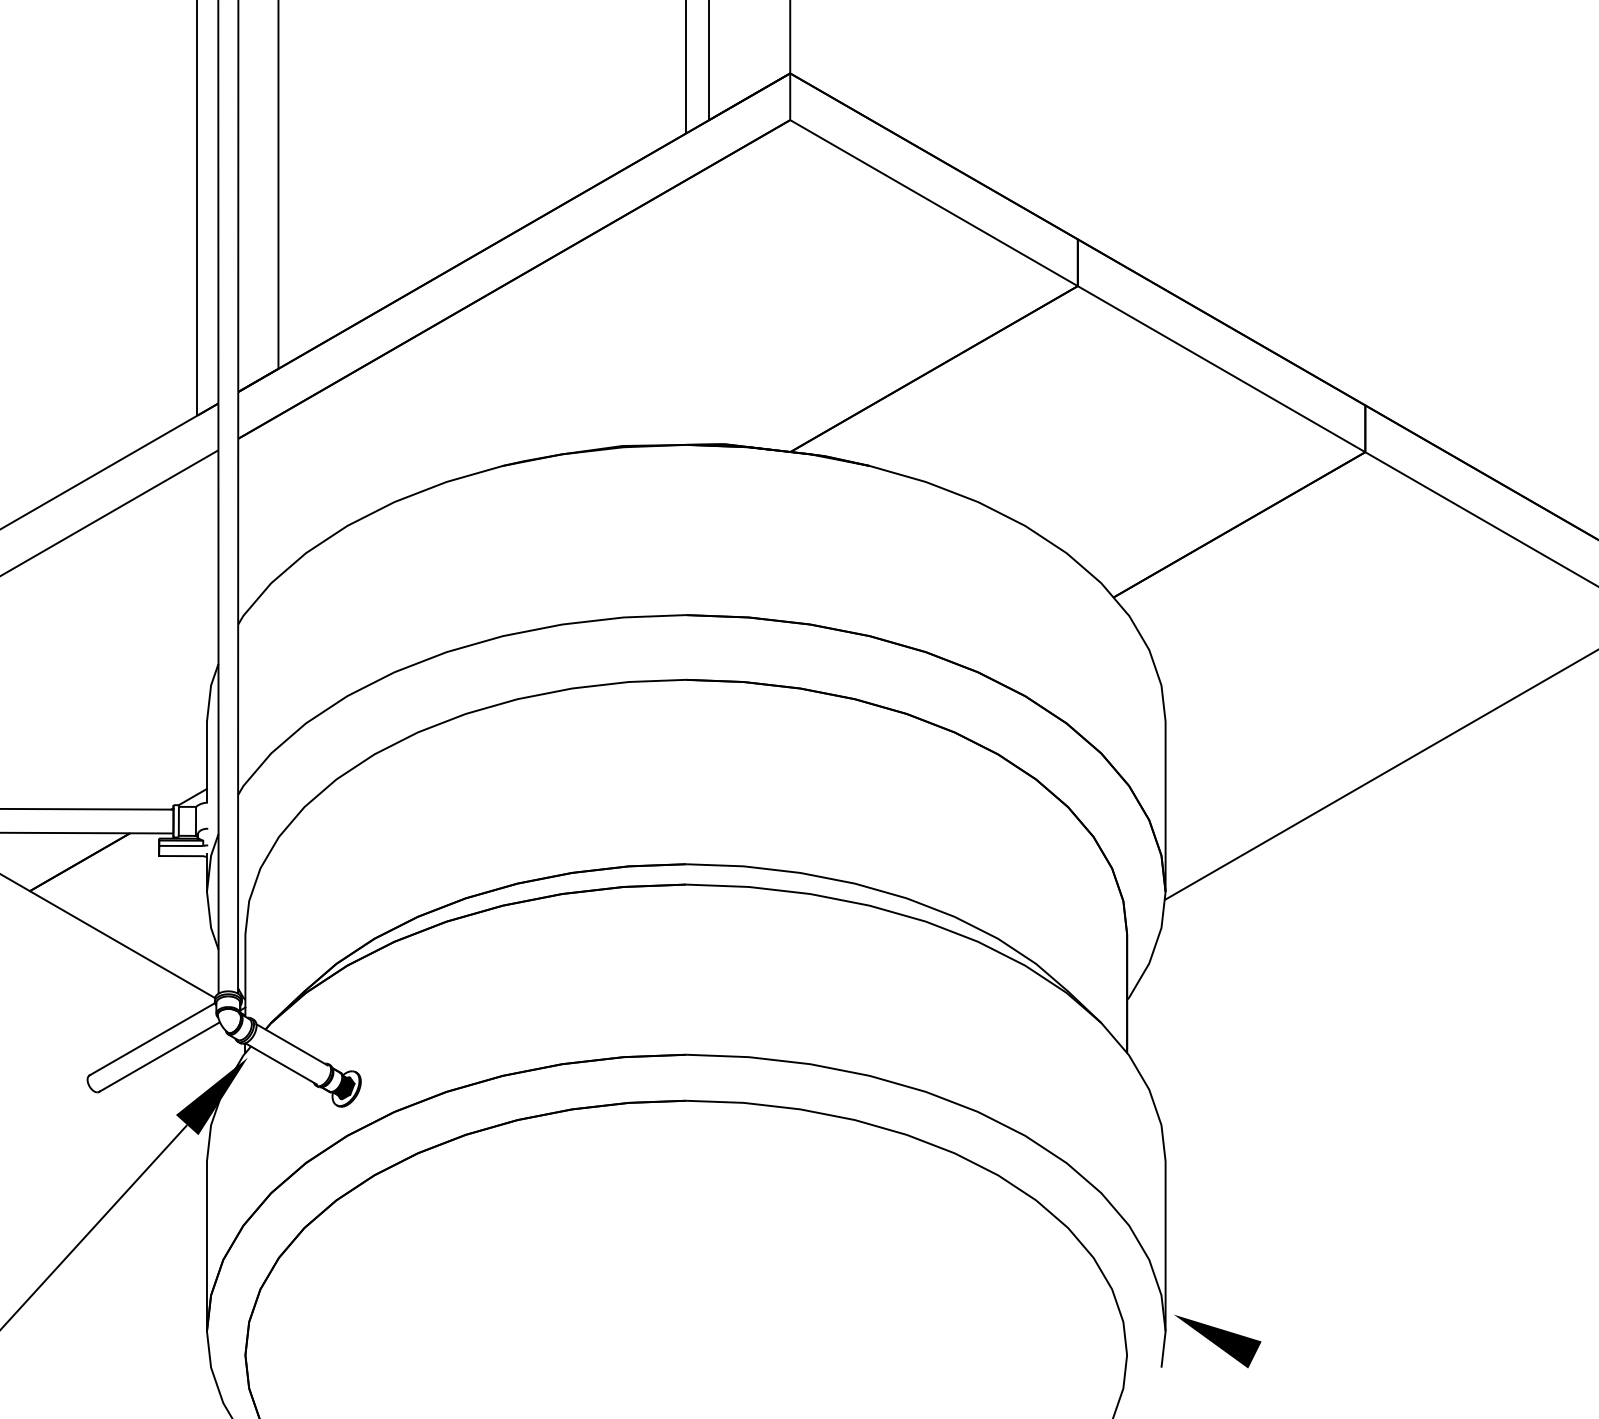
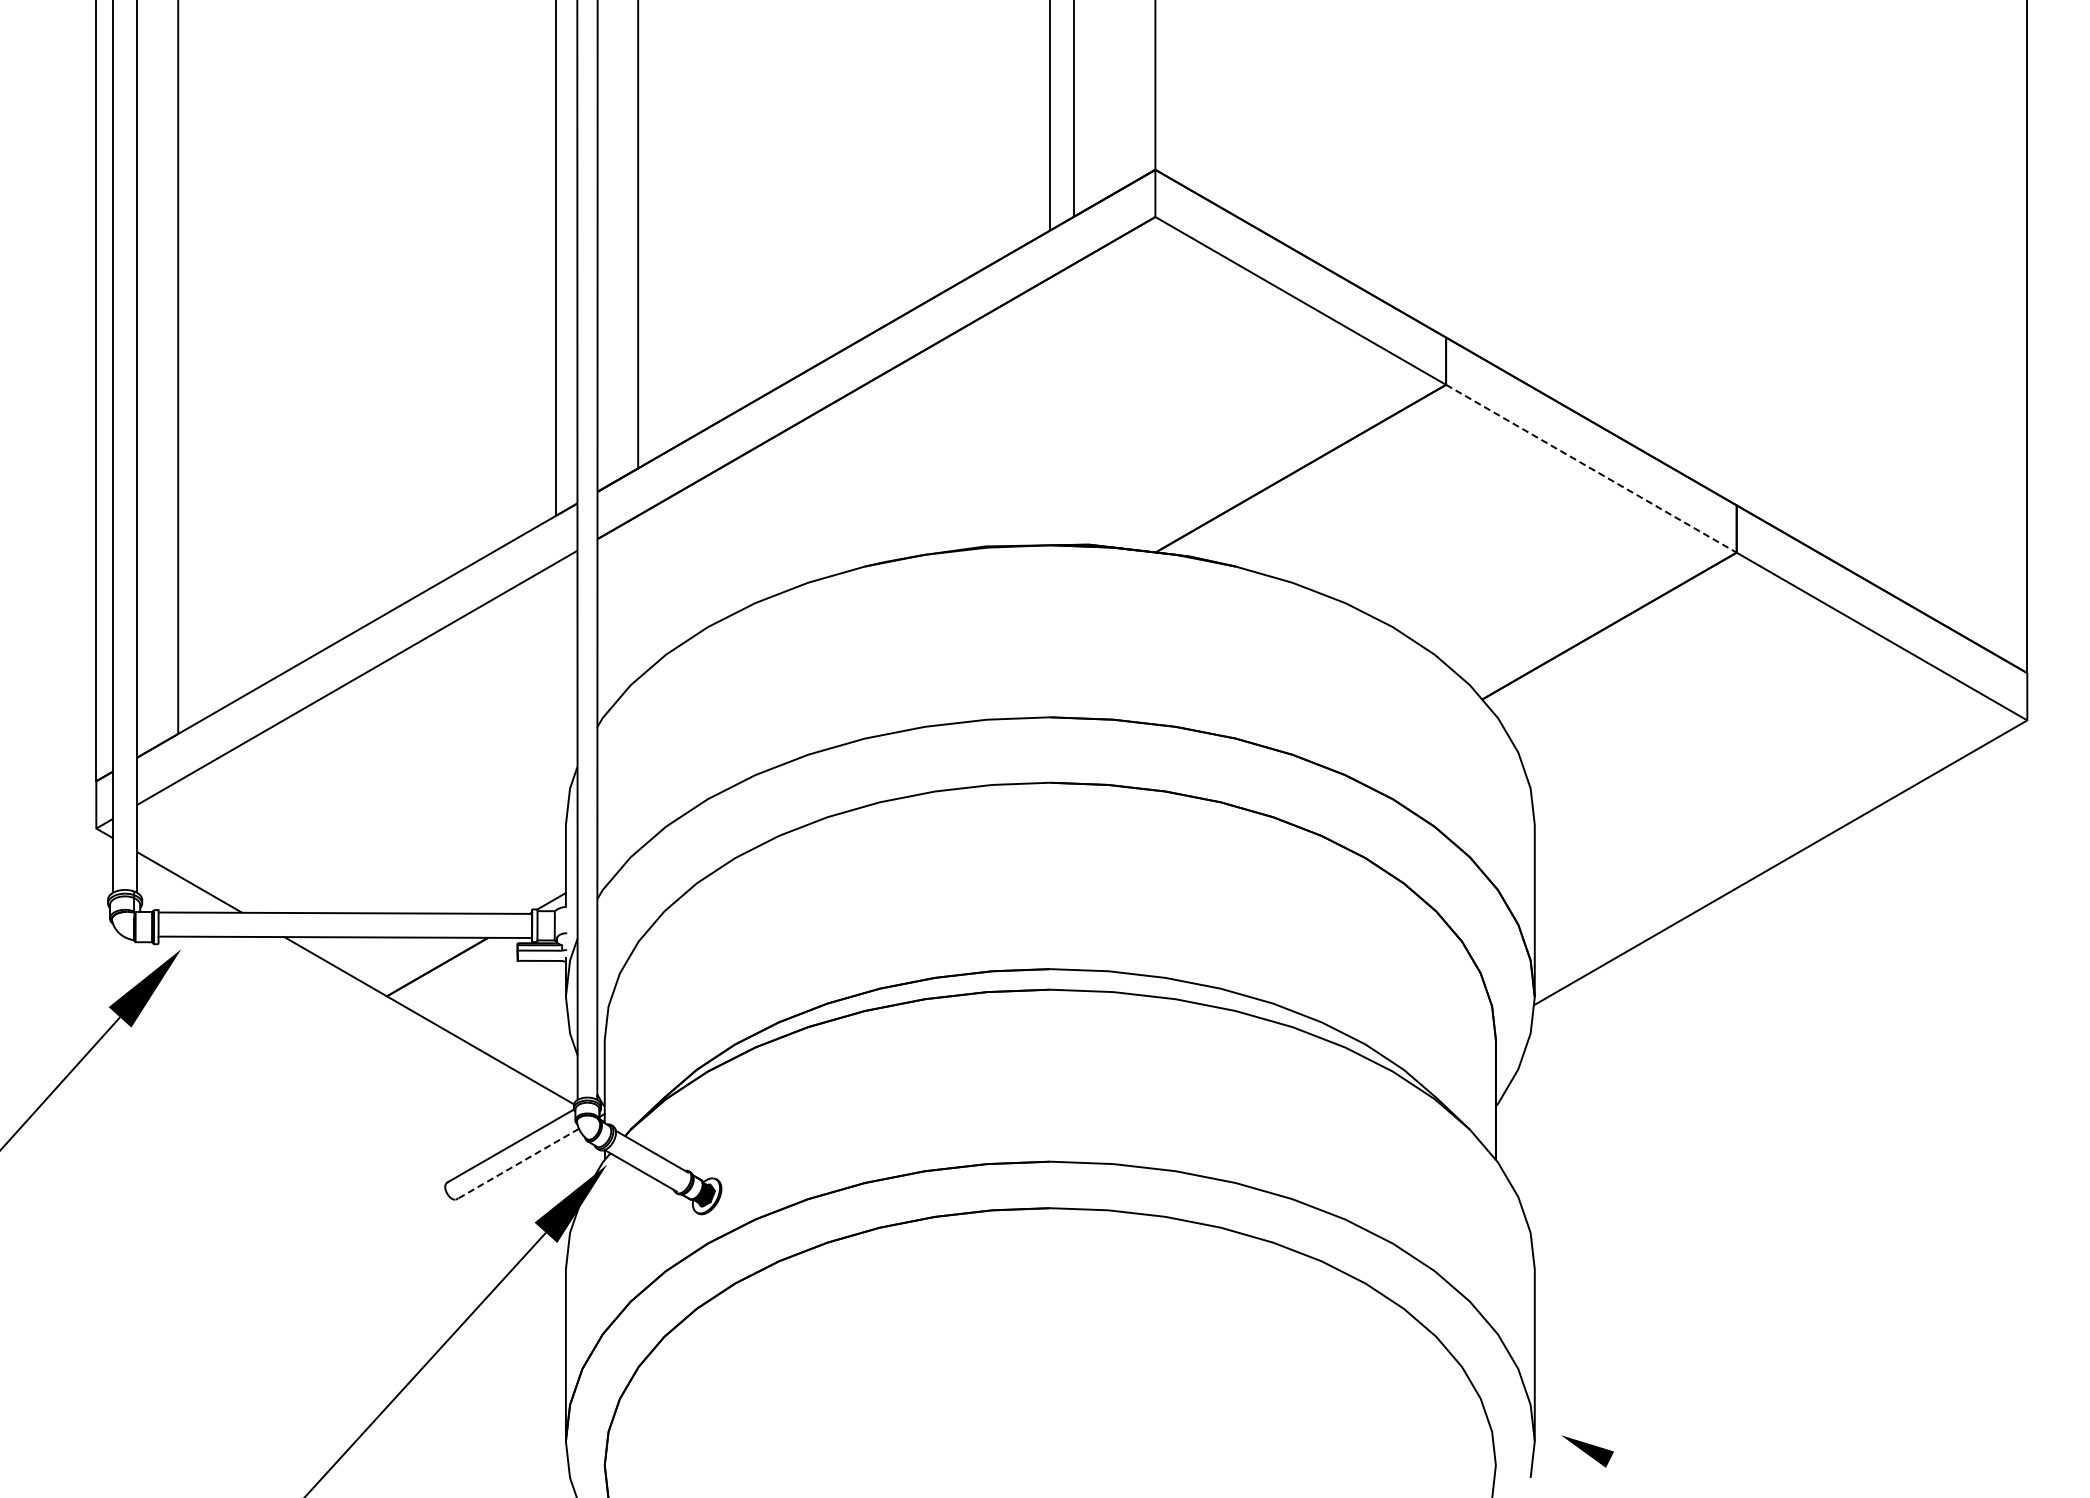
line: (1220, 368) -> (1590, 468), solid -> dashed
line: (158, 1058) -> (516, 1165), solid -> dashed
part: (1217, 1341) -> (1587, 1451), size x0.6

